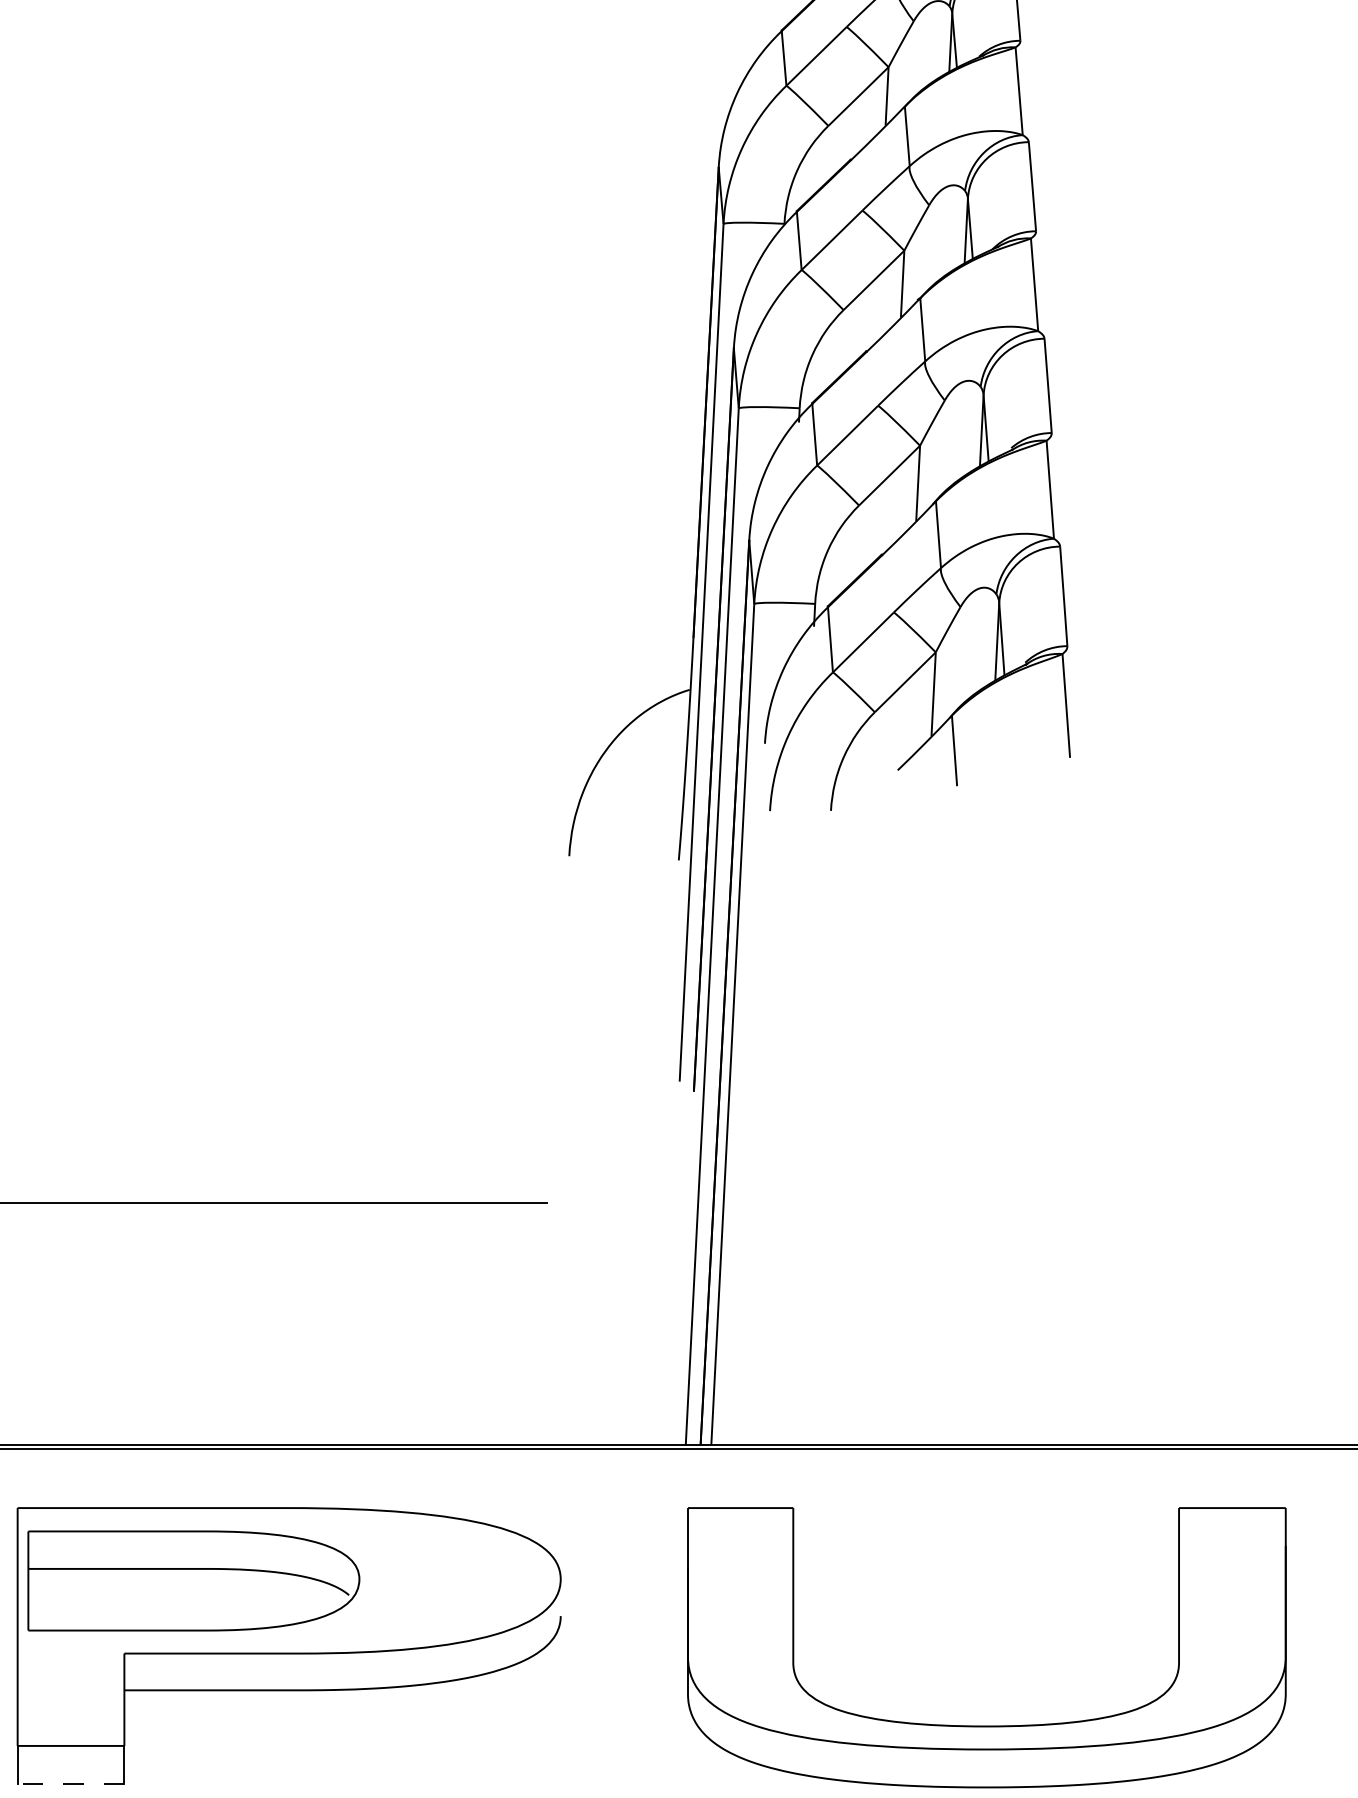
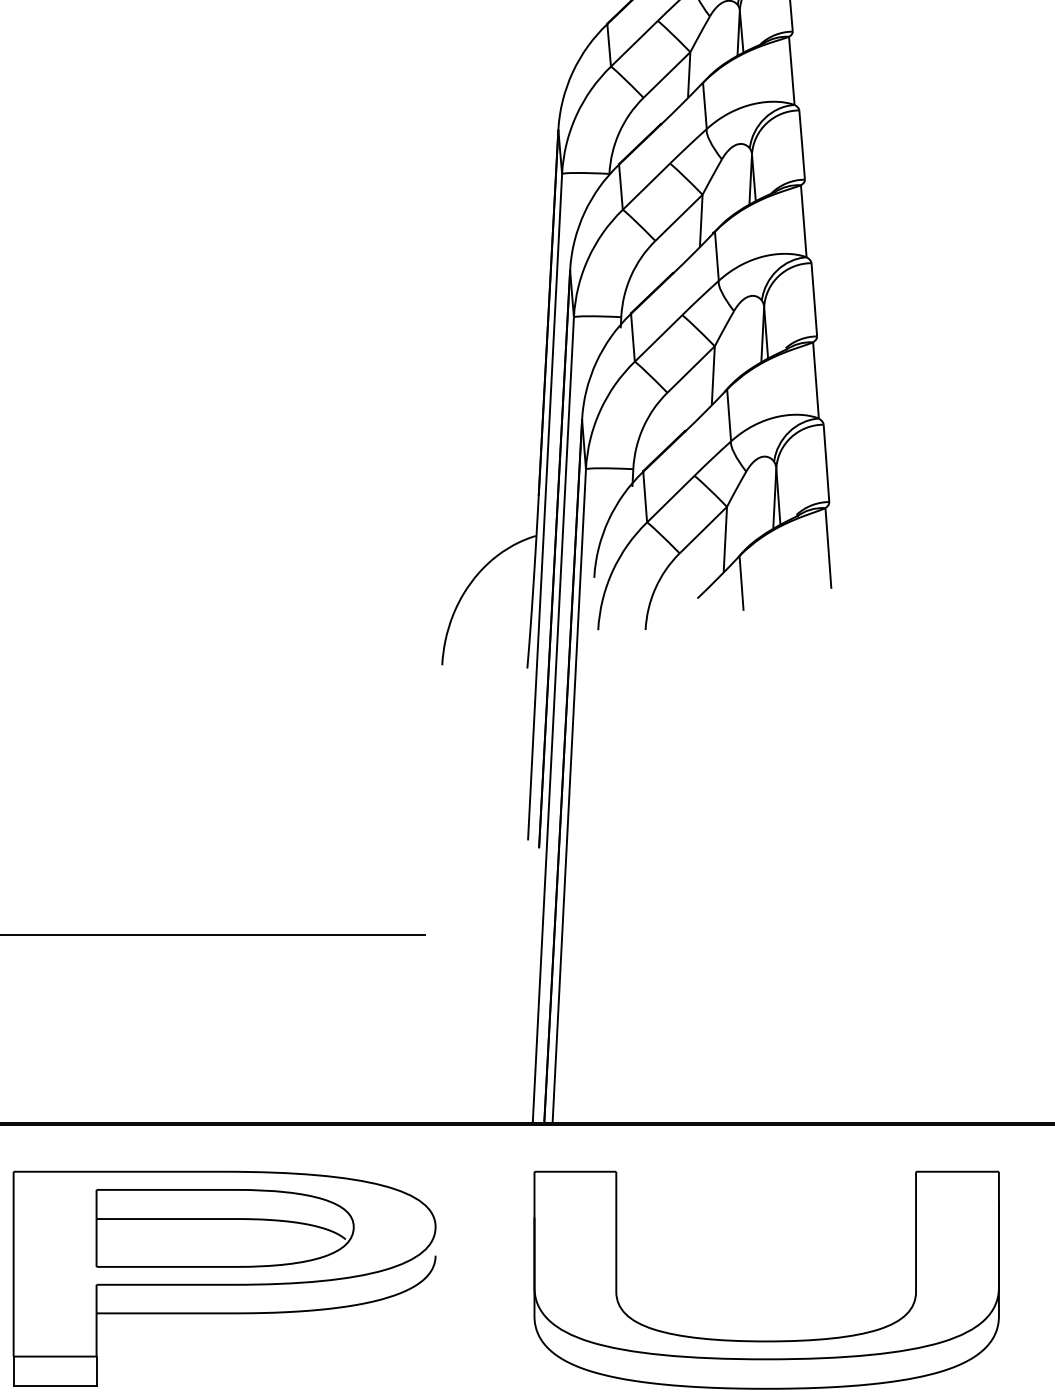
part: (193, 1580) -> (224, 1228), moved
line: (70, 1783) -> (54, 1385), dashed -> solid

